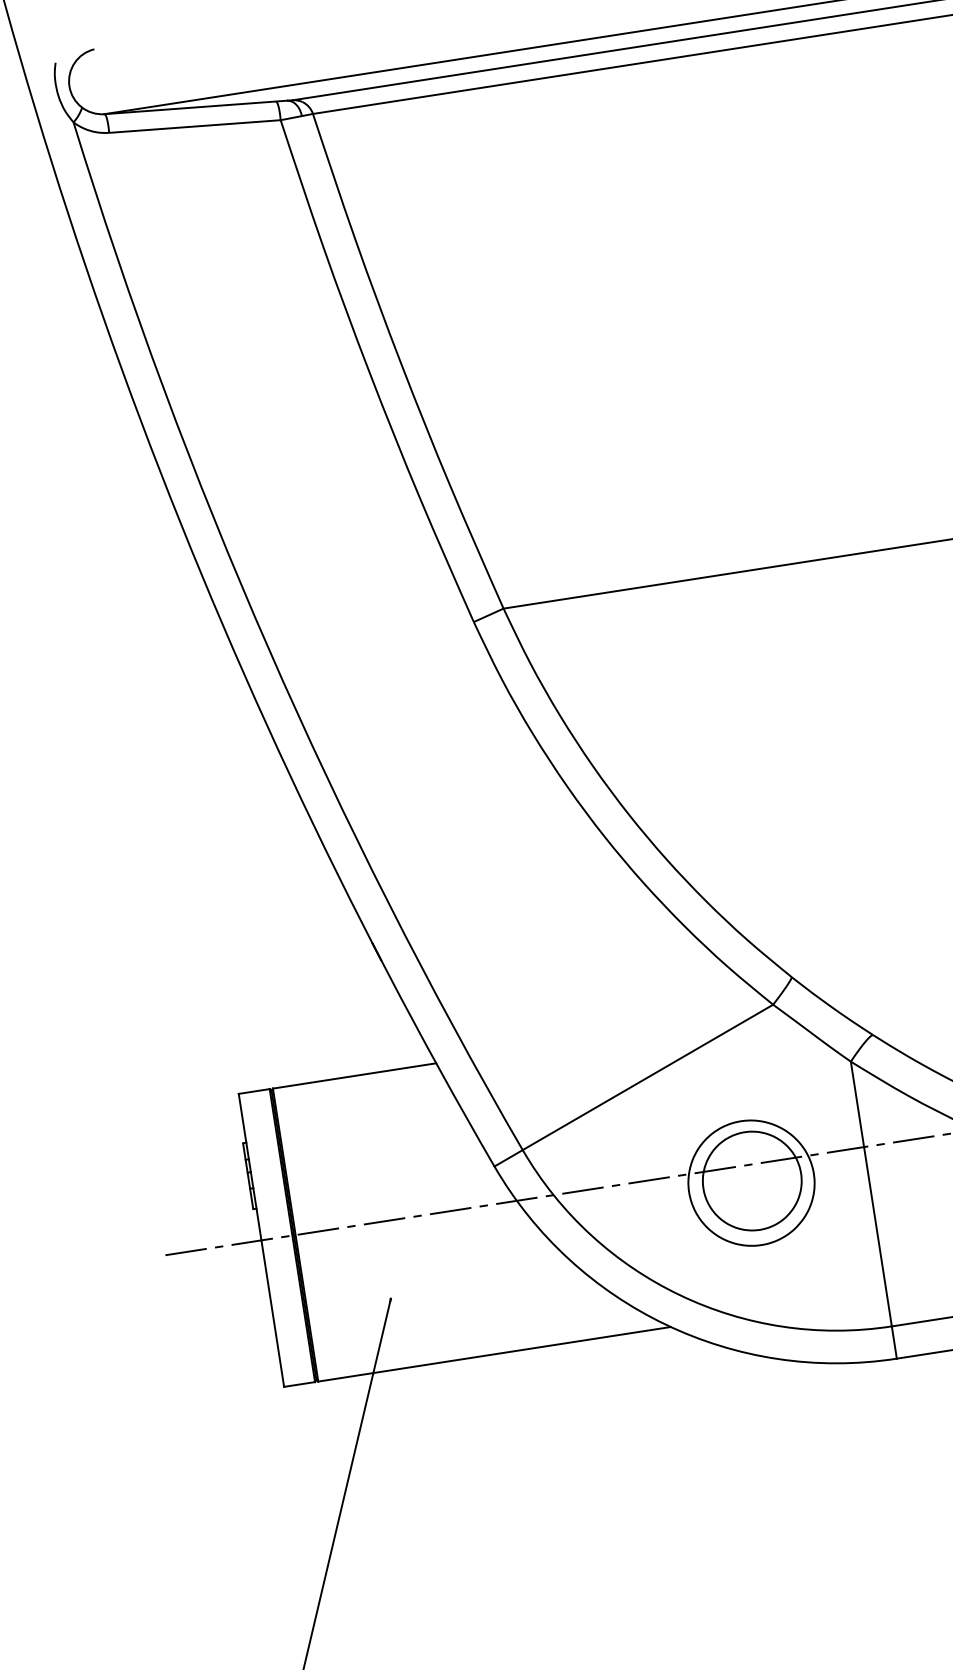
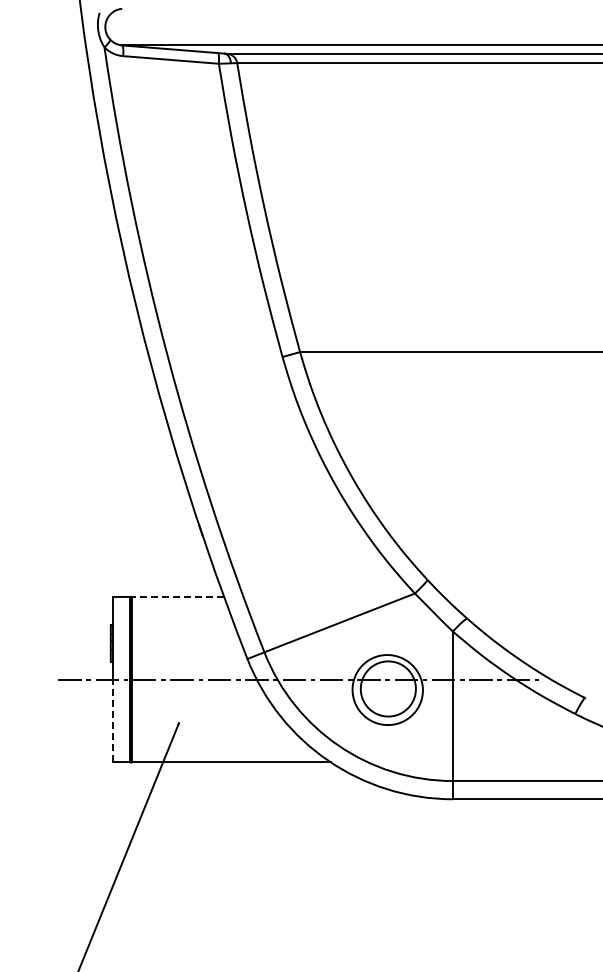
line: (353, 1076) -> (177, 597), solid -> dashed
line: (272, 1312) -> (112, 720), solid -> dashed

